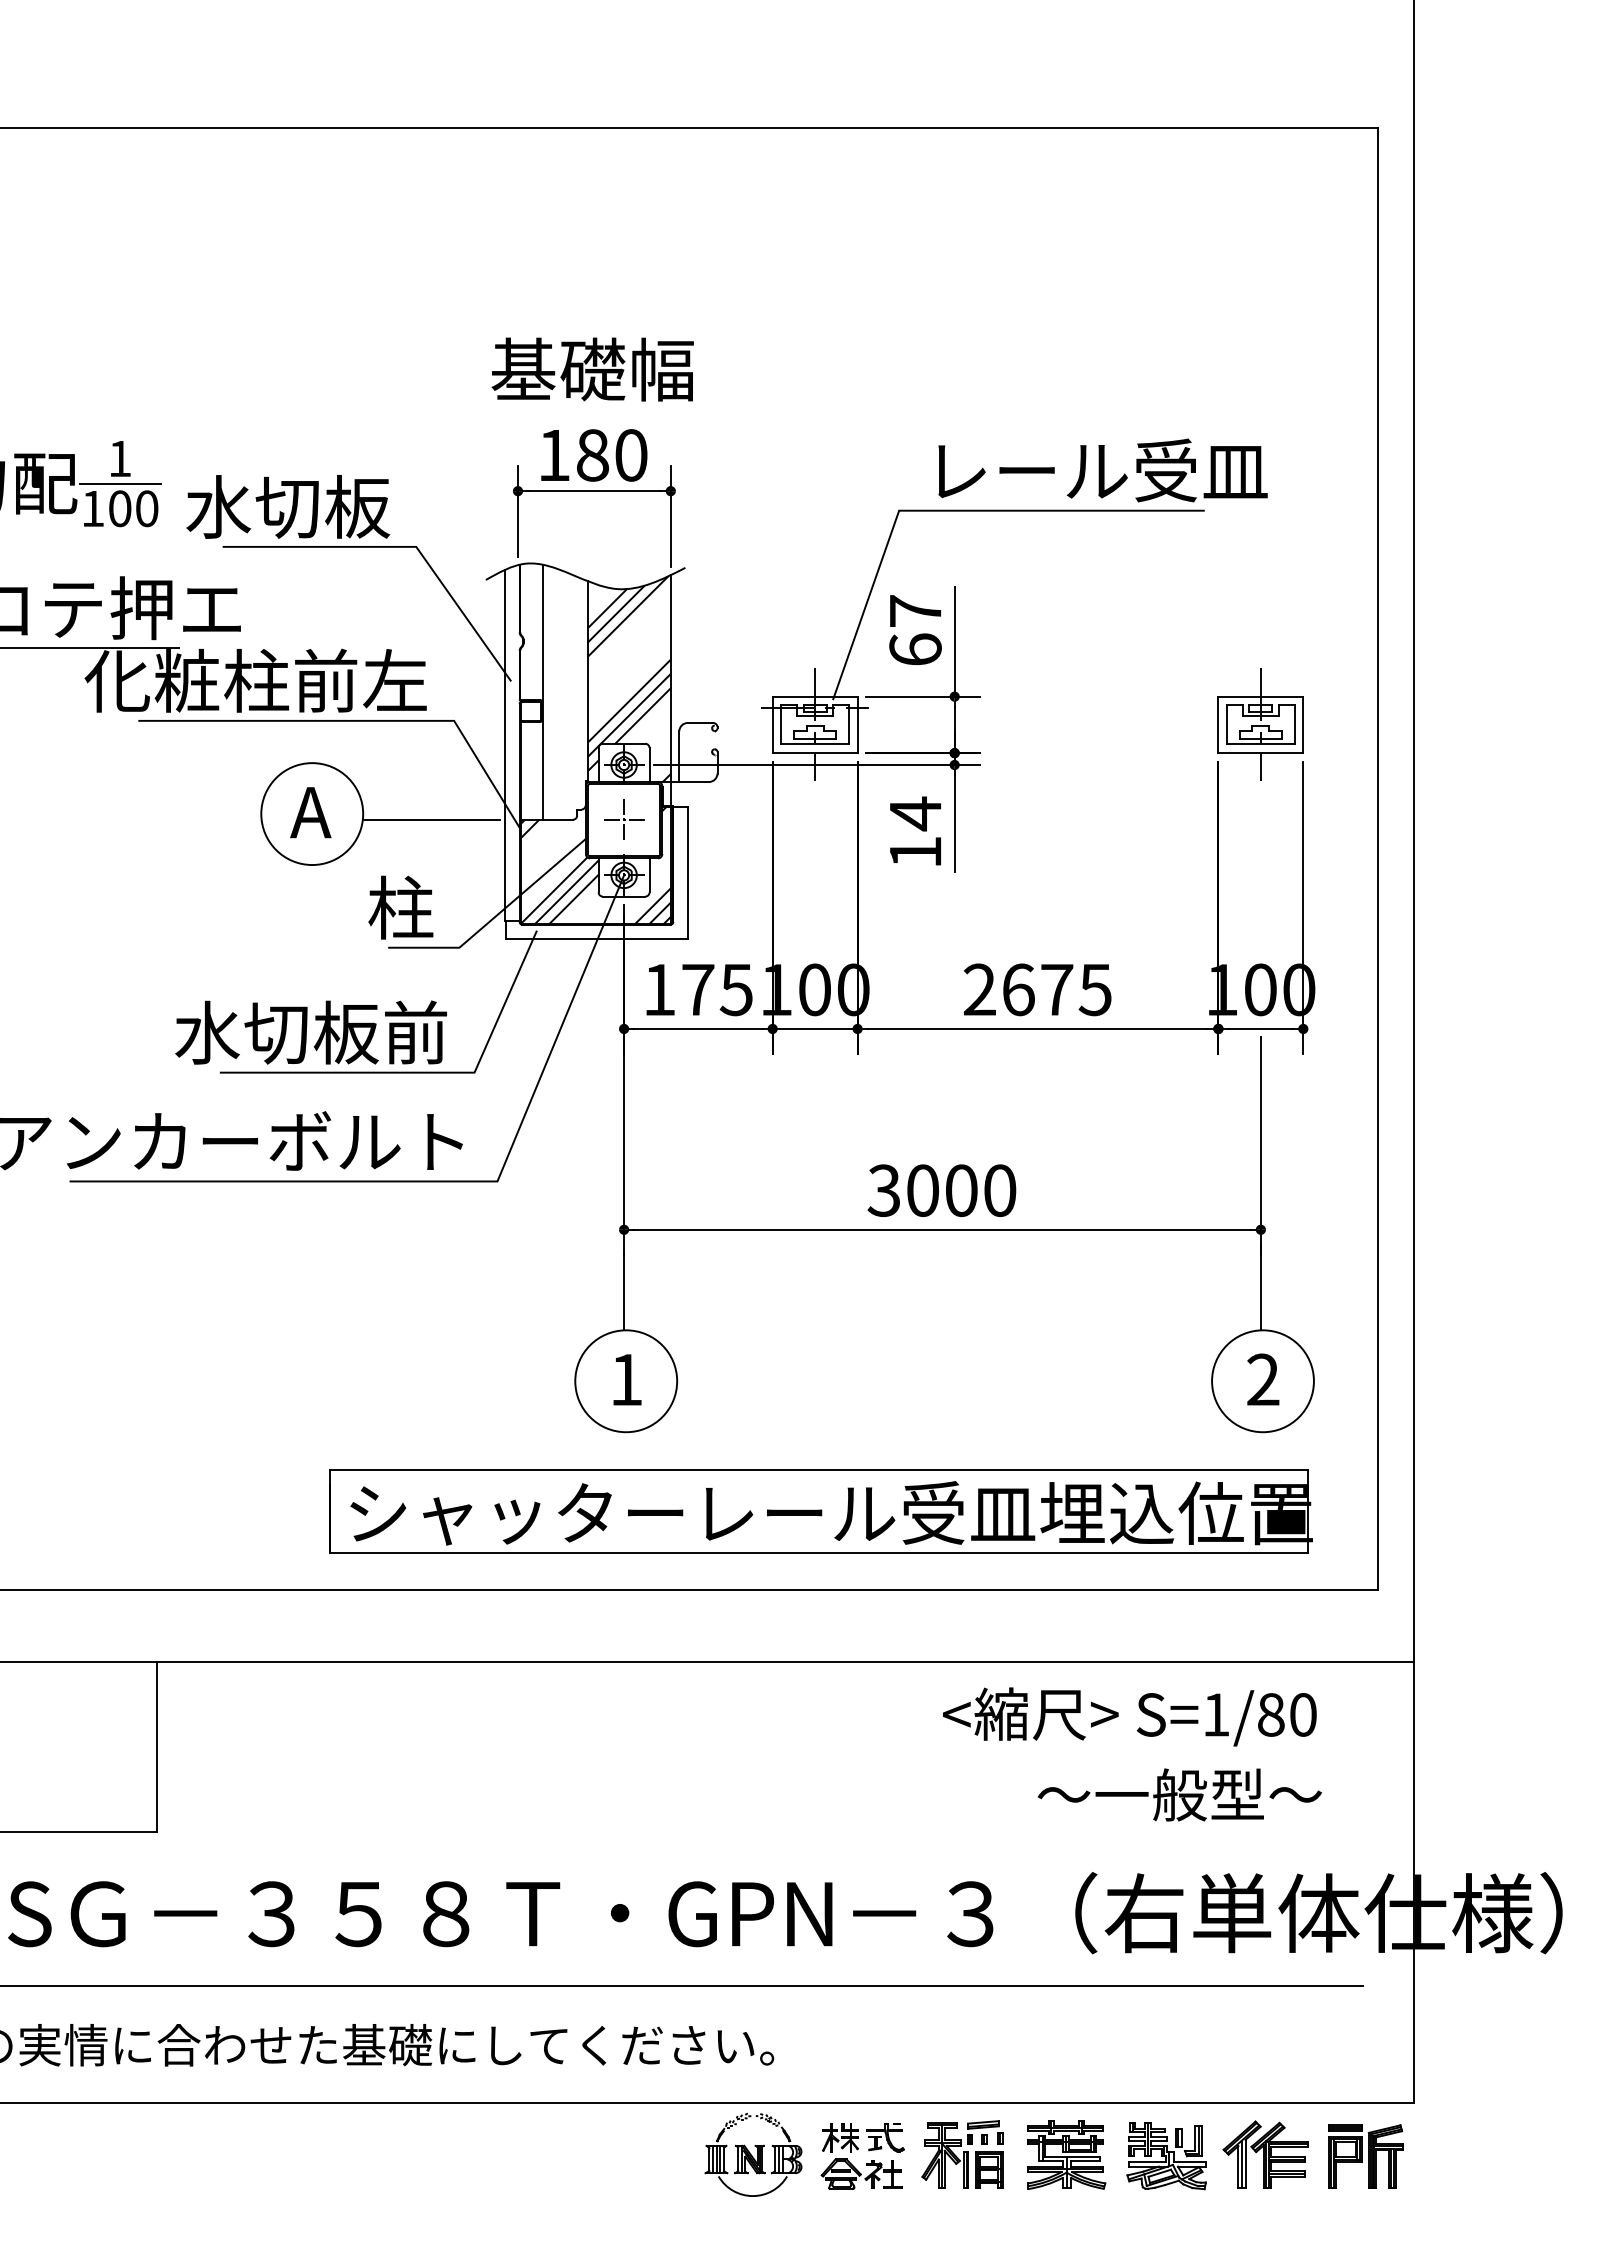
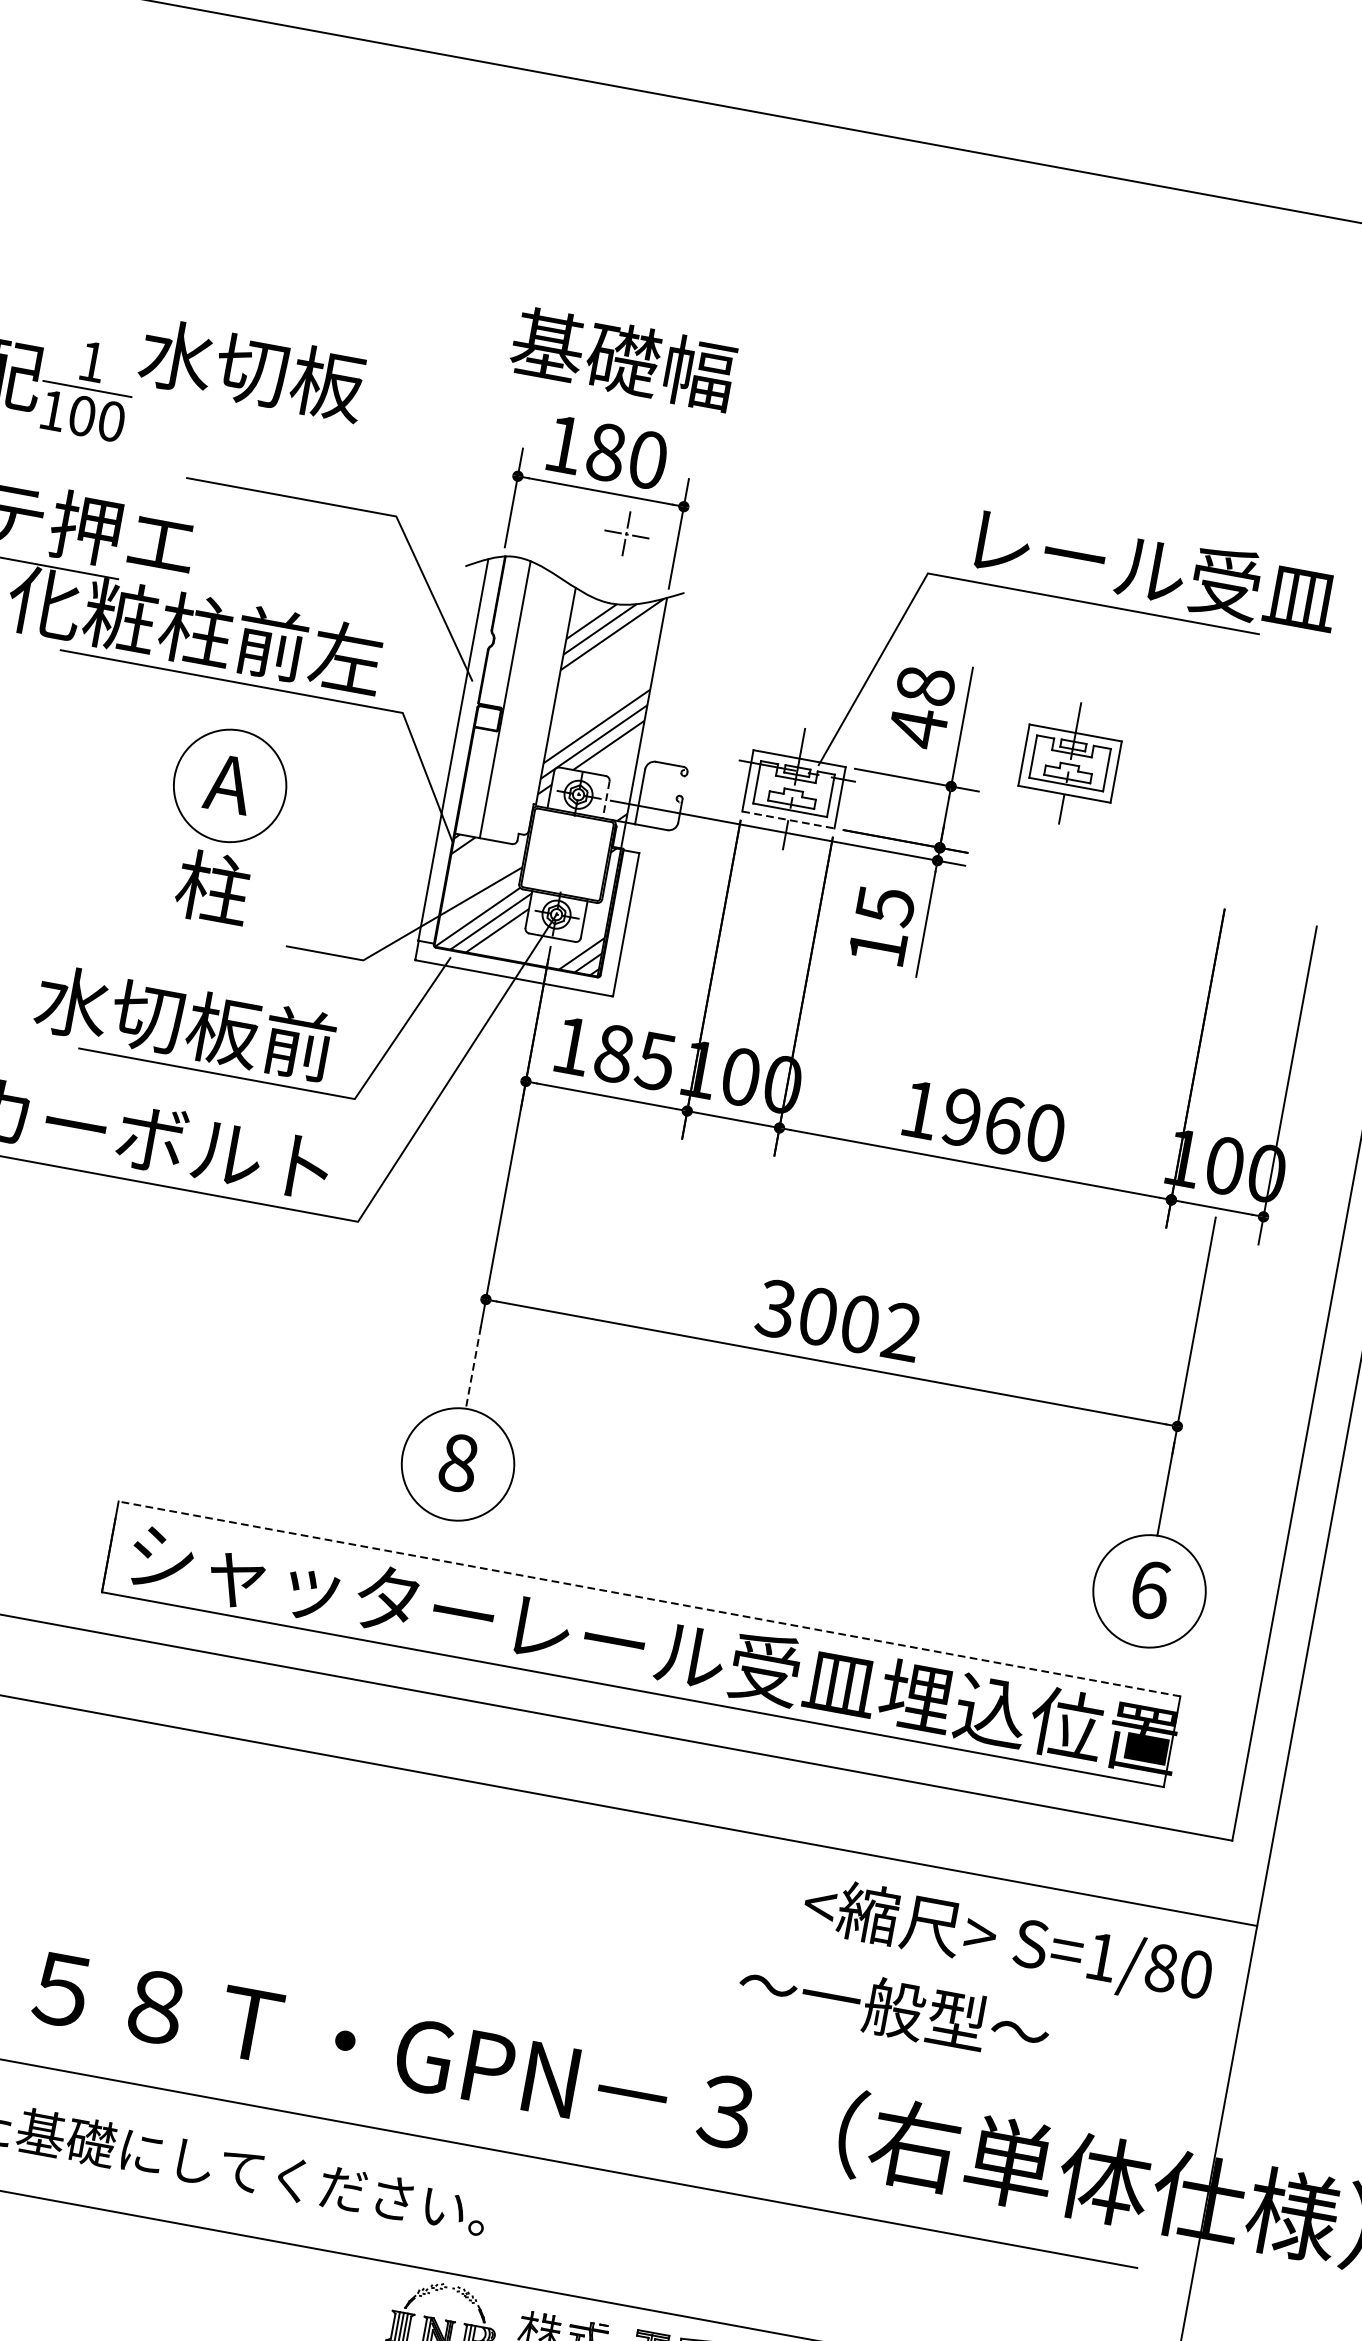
text: (288, 506) -> (252, 369), moved
text: (915, 631) -> (921, 707), 67 -> 48
part: (1260, 724) -> (1069, 763), moved
line: (815, 753) -> (788, 820), solid -> dashed
line: (649, 765) -> (606, 800), solid -> dashed
text: (915, 813) -> (885, 905), 14 -> 15
part: (624, 819) -> (626, 533), moved
line: (431, 820) -> (358, 816), removed
text: (400, 907) -> (212, 887), moved
text: (698, 989) -> (614, 1053), 175 -> 185
text: (1037, 989) -> (982, 1120), 2675 -> 1960
text: (1000, 1190) -> (902, 1331), 3000 -> 3002
line: (624, 1292) -> (473, 1367), solid -> dashed
text: (626, 1379) -> (458, 1462), 1 -> 8
text: (1263, 1379) -> (1150, 1589), 2 -> 6
line: (818, 1469) -> (649, 1598), solid -> dashed
text: (1129, 1716) -> (1007, 1941), moved
text: (1179, 1794) -> (893, 2008), moved

